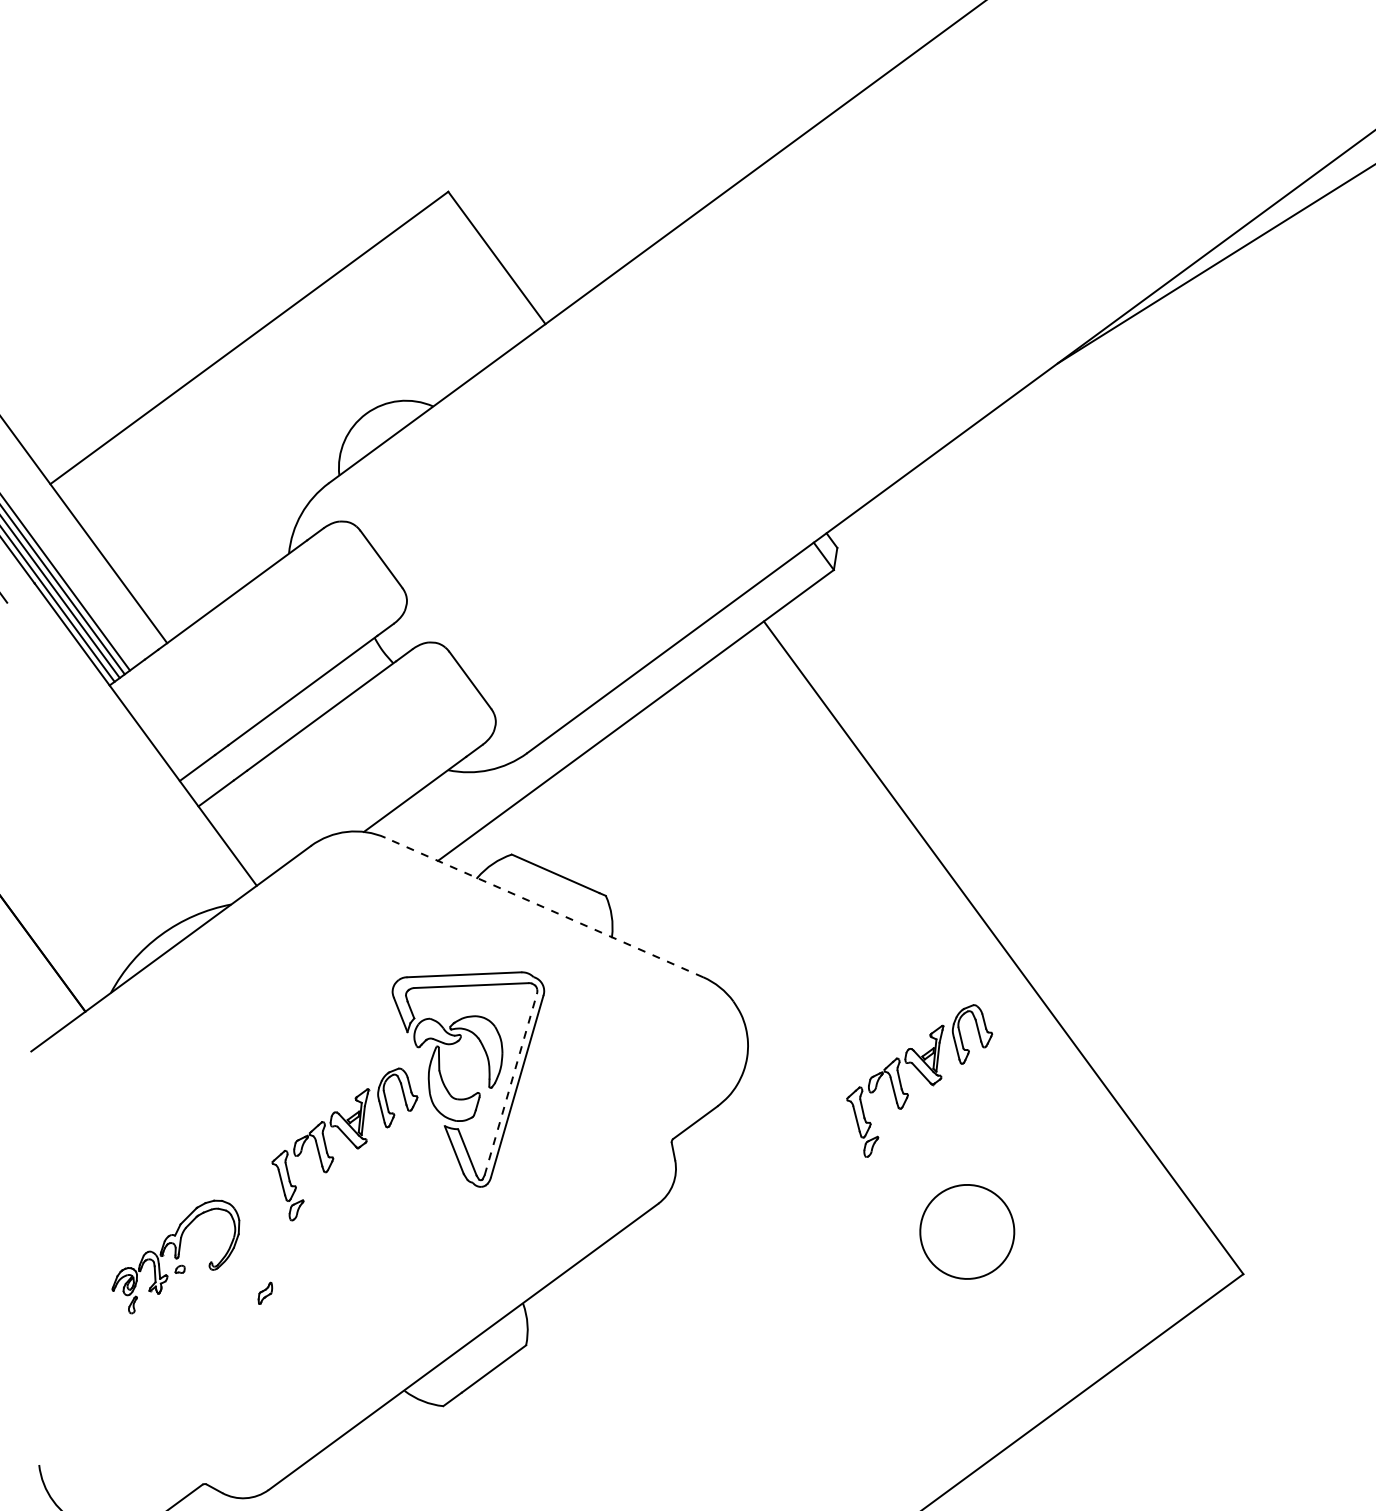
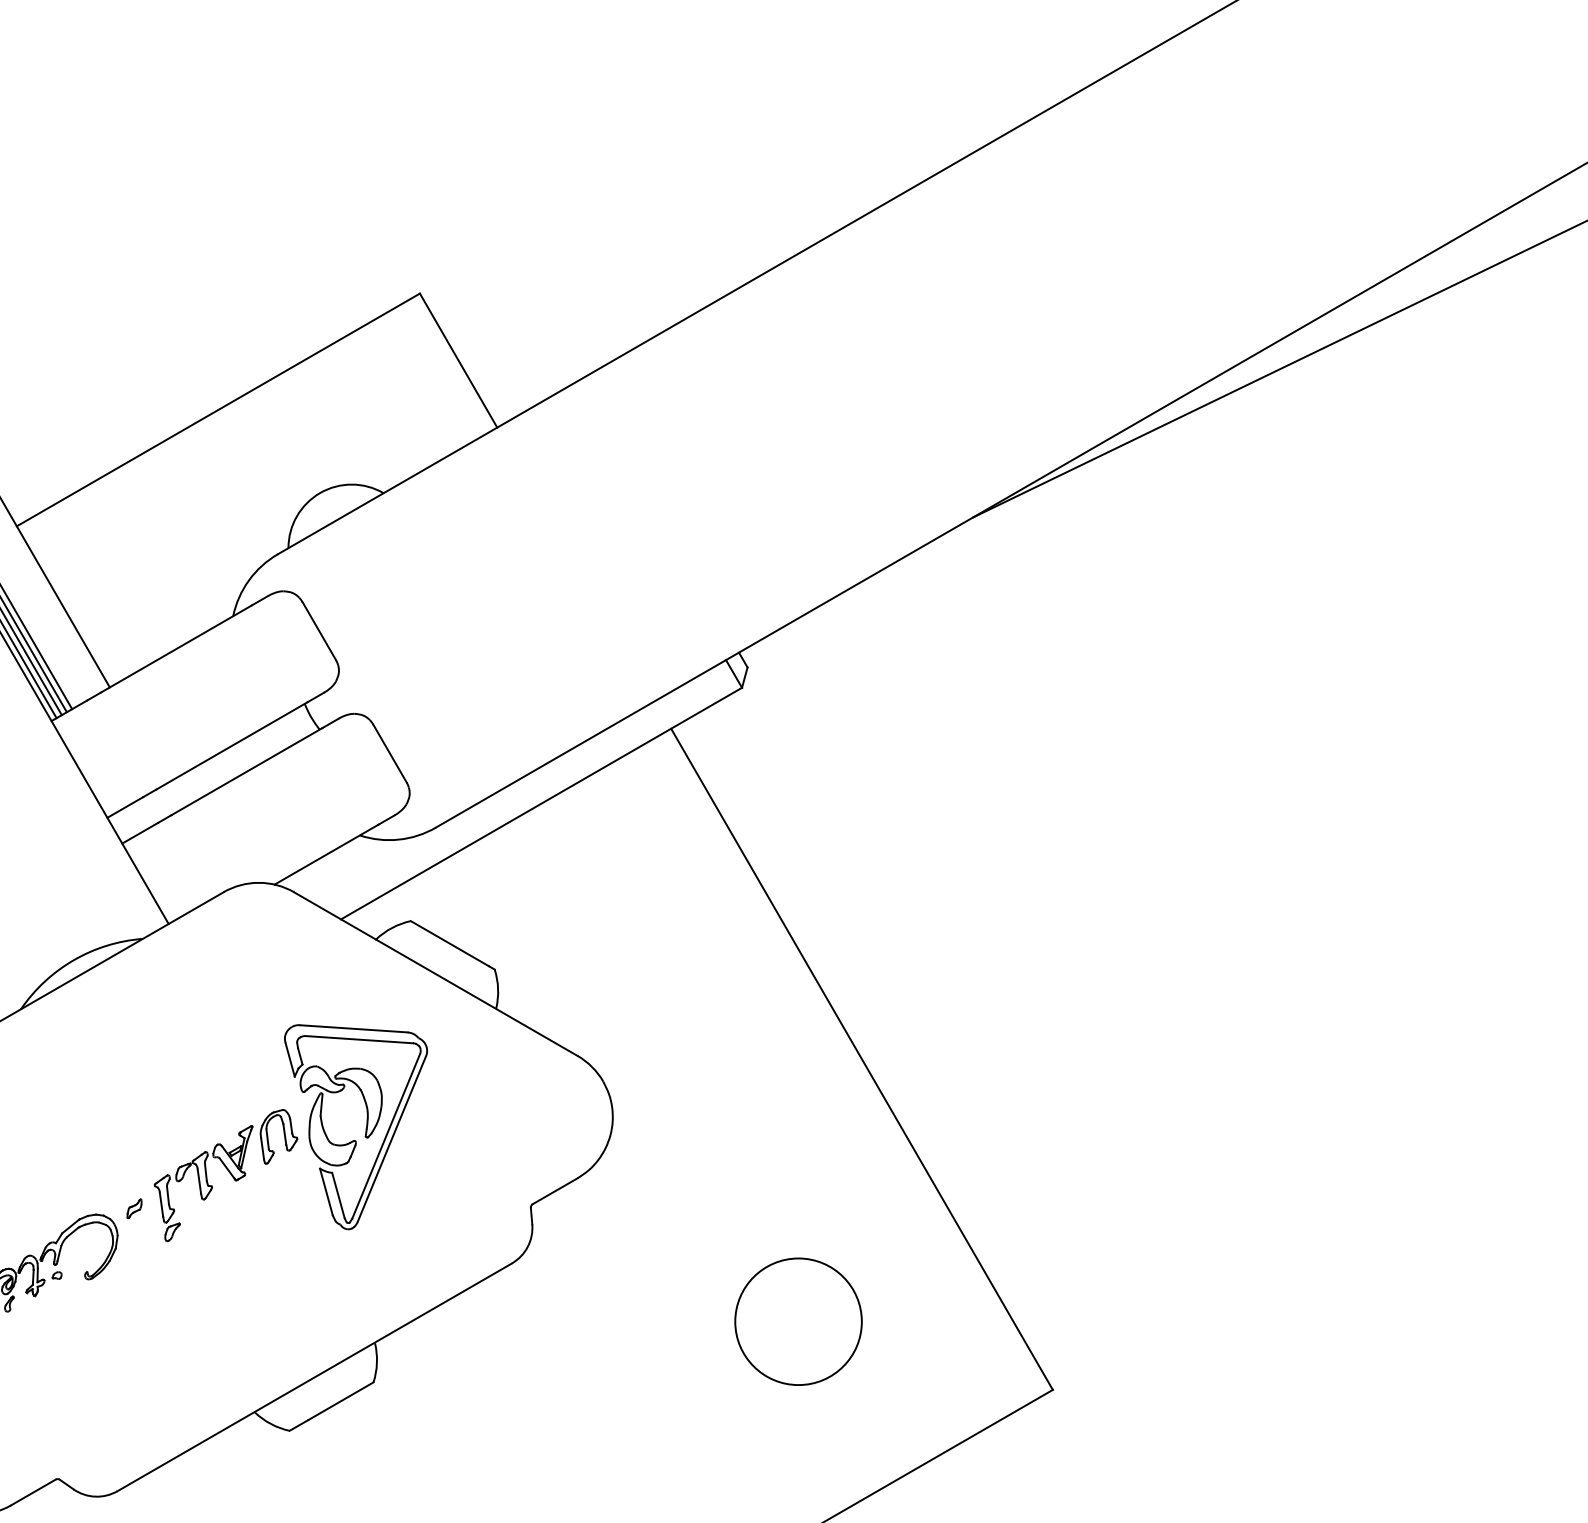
line: (544, 908) -> (435, 974), dashed -> solid
part: (920, 1080) -> (770, 1175), removed
line: (511, 1084) -> (386, 1136), dashed -> solid
circle: (967, 1231) -> (798, 1321), size x1.43
part: (265, 1293) -> (134, 1208), moved

